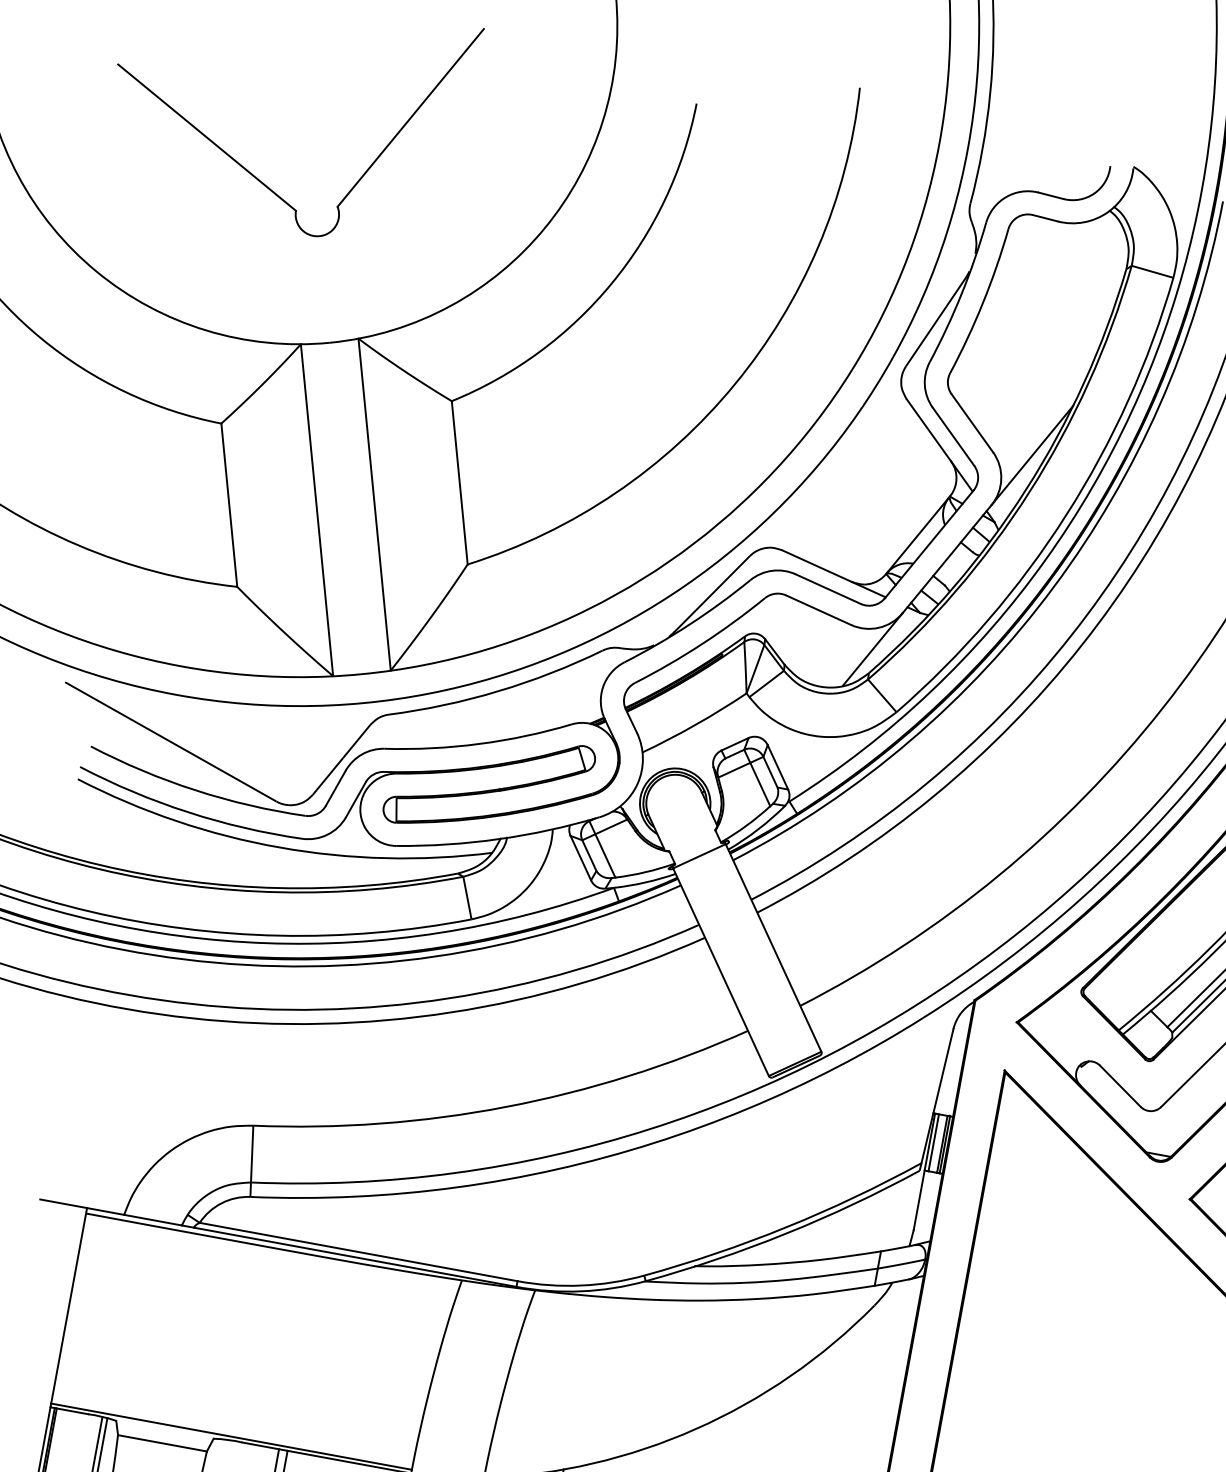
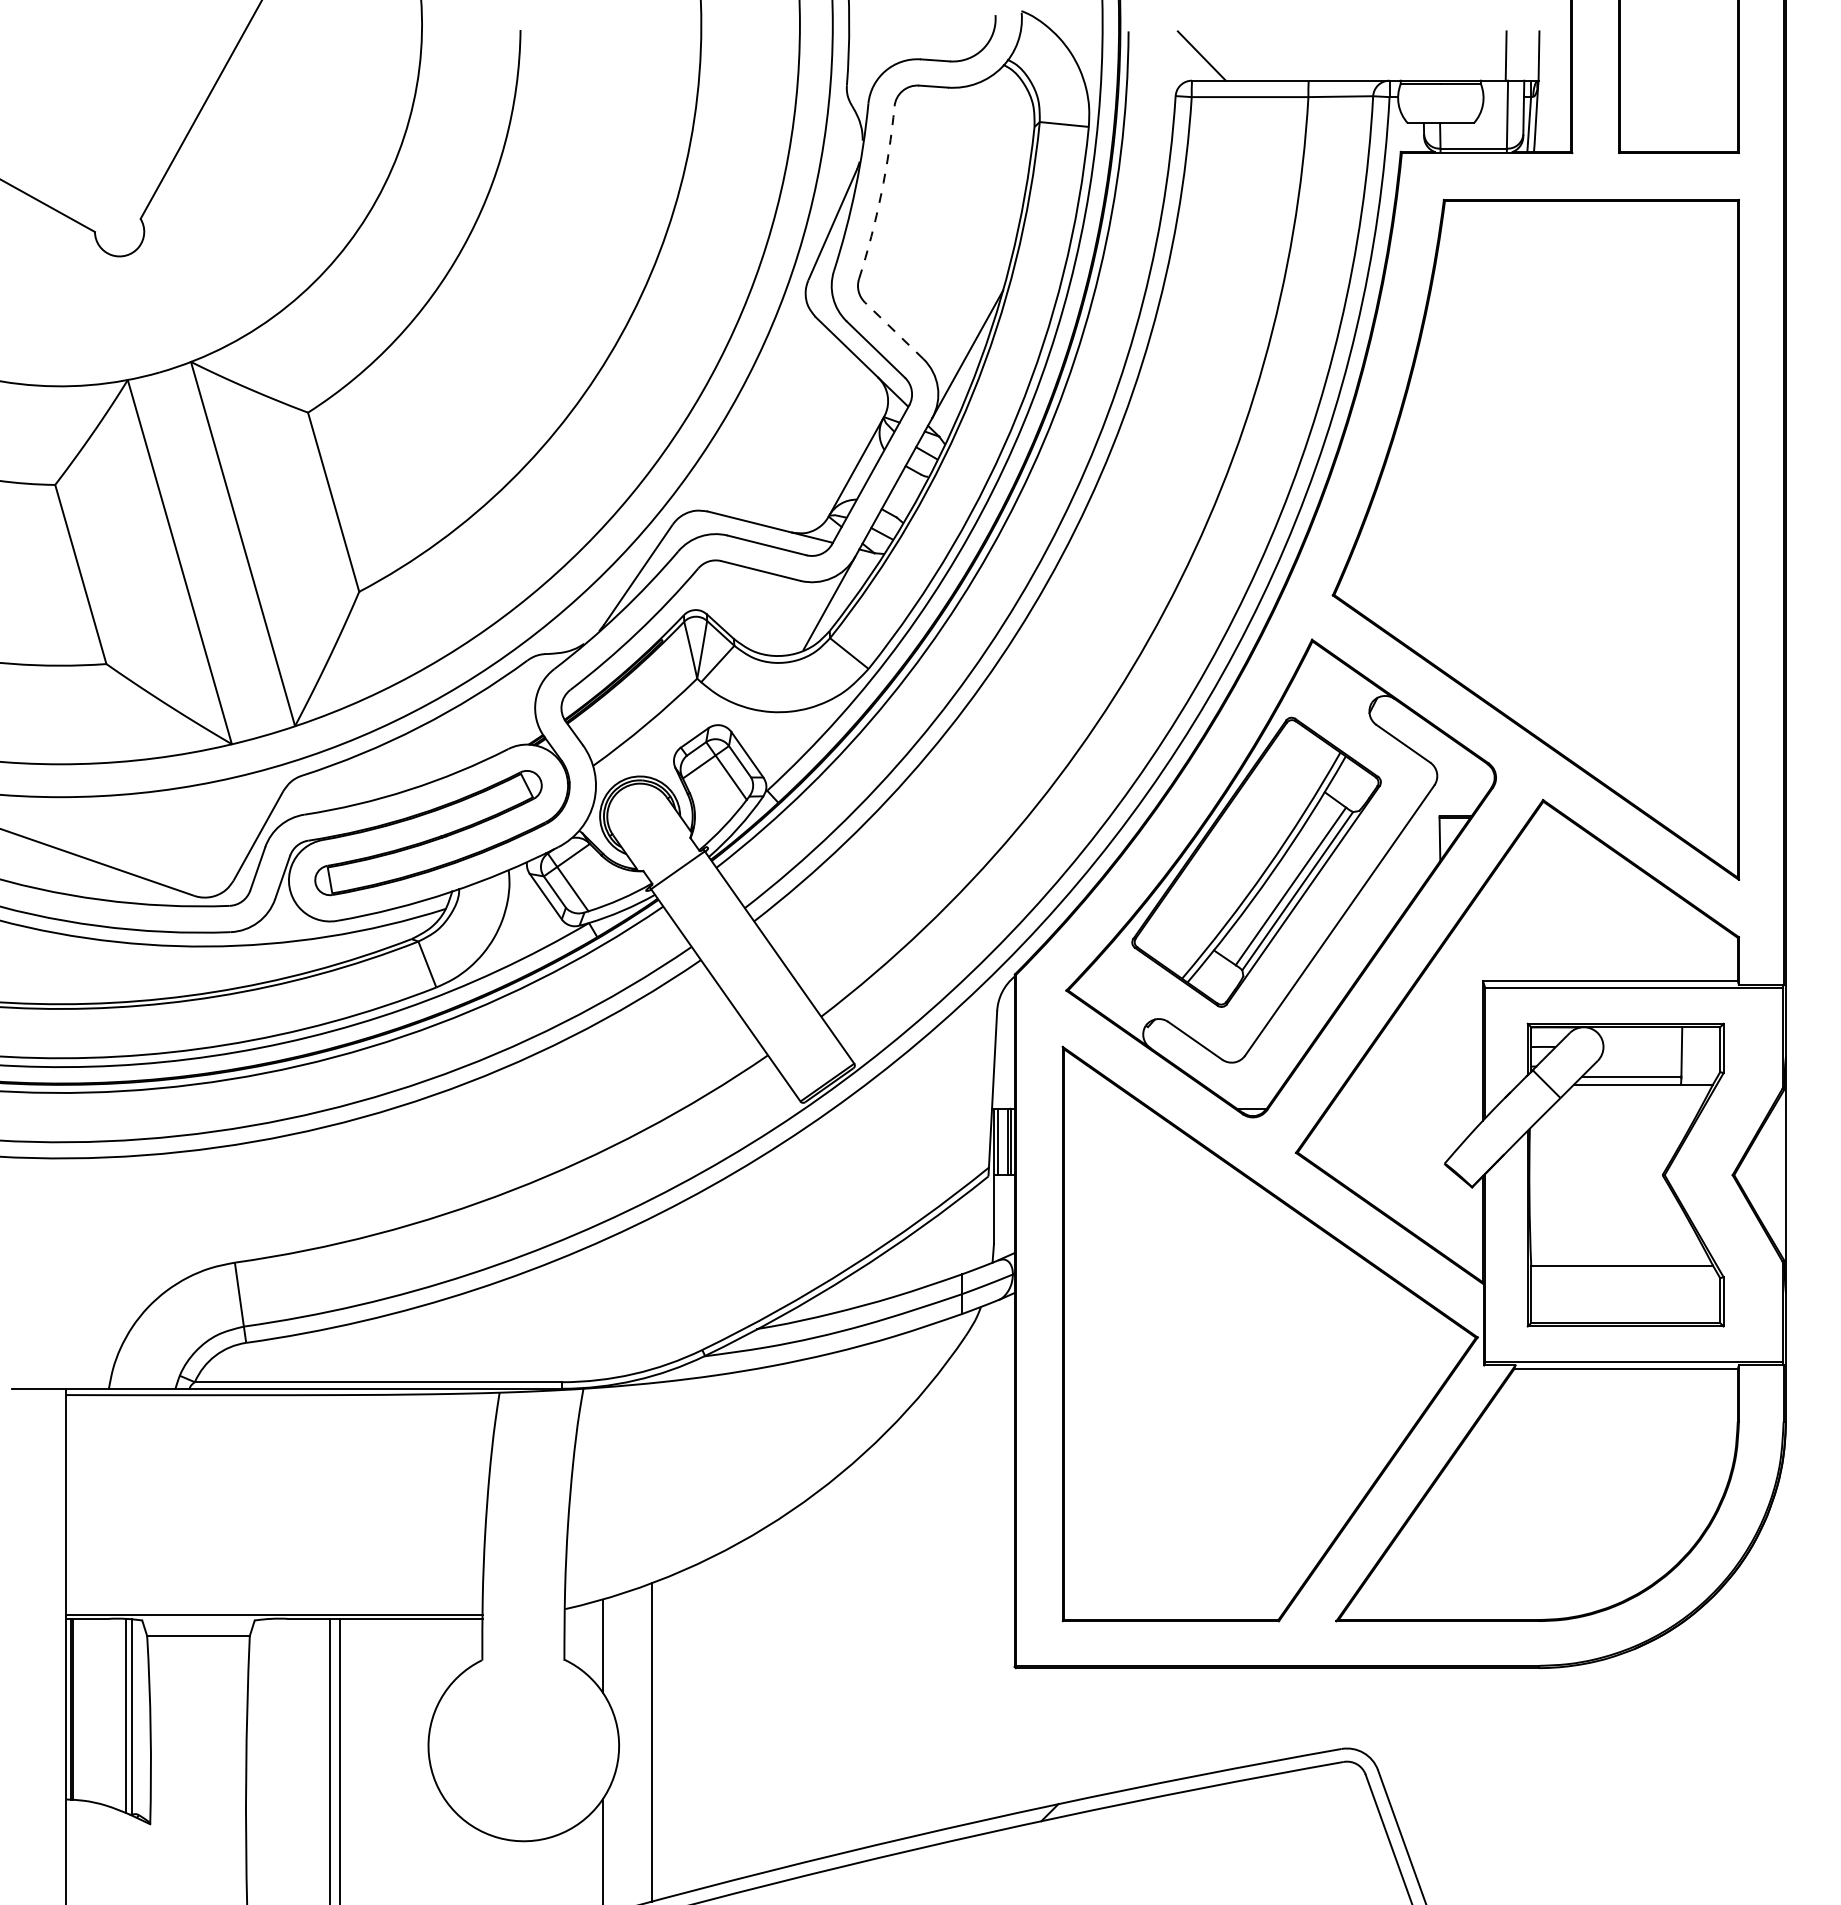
arc: (983, 302) -> (881, 193), solid -> dashed
line: (972, 423) -> (894, 330), solid -> dashed

